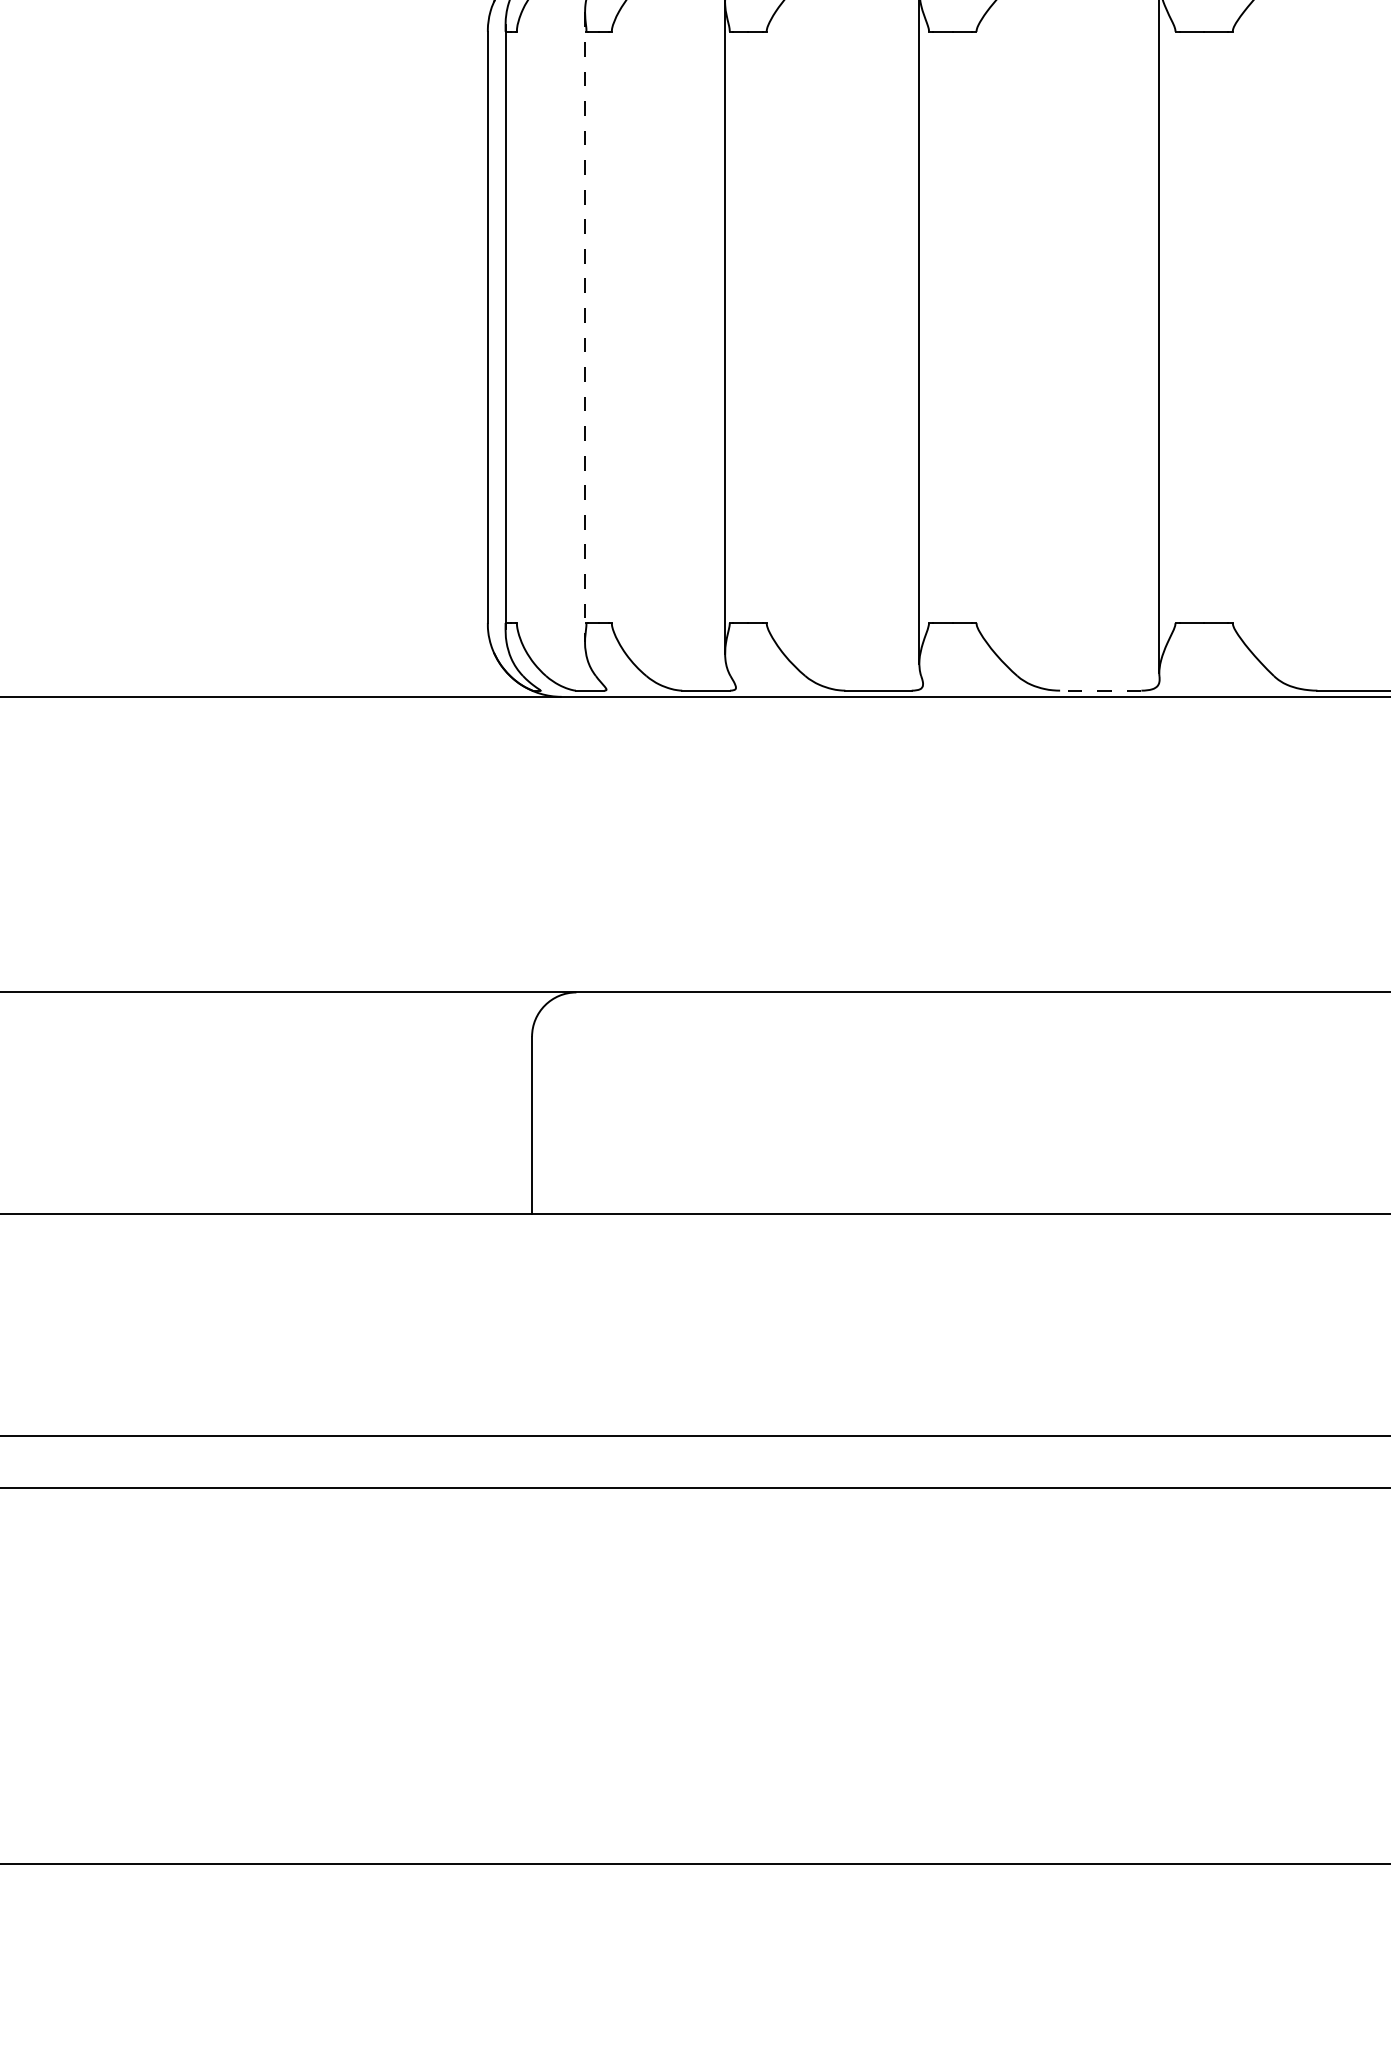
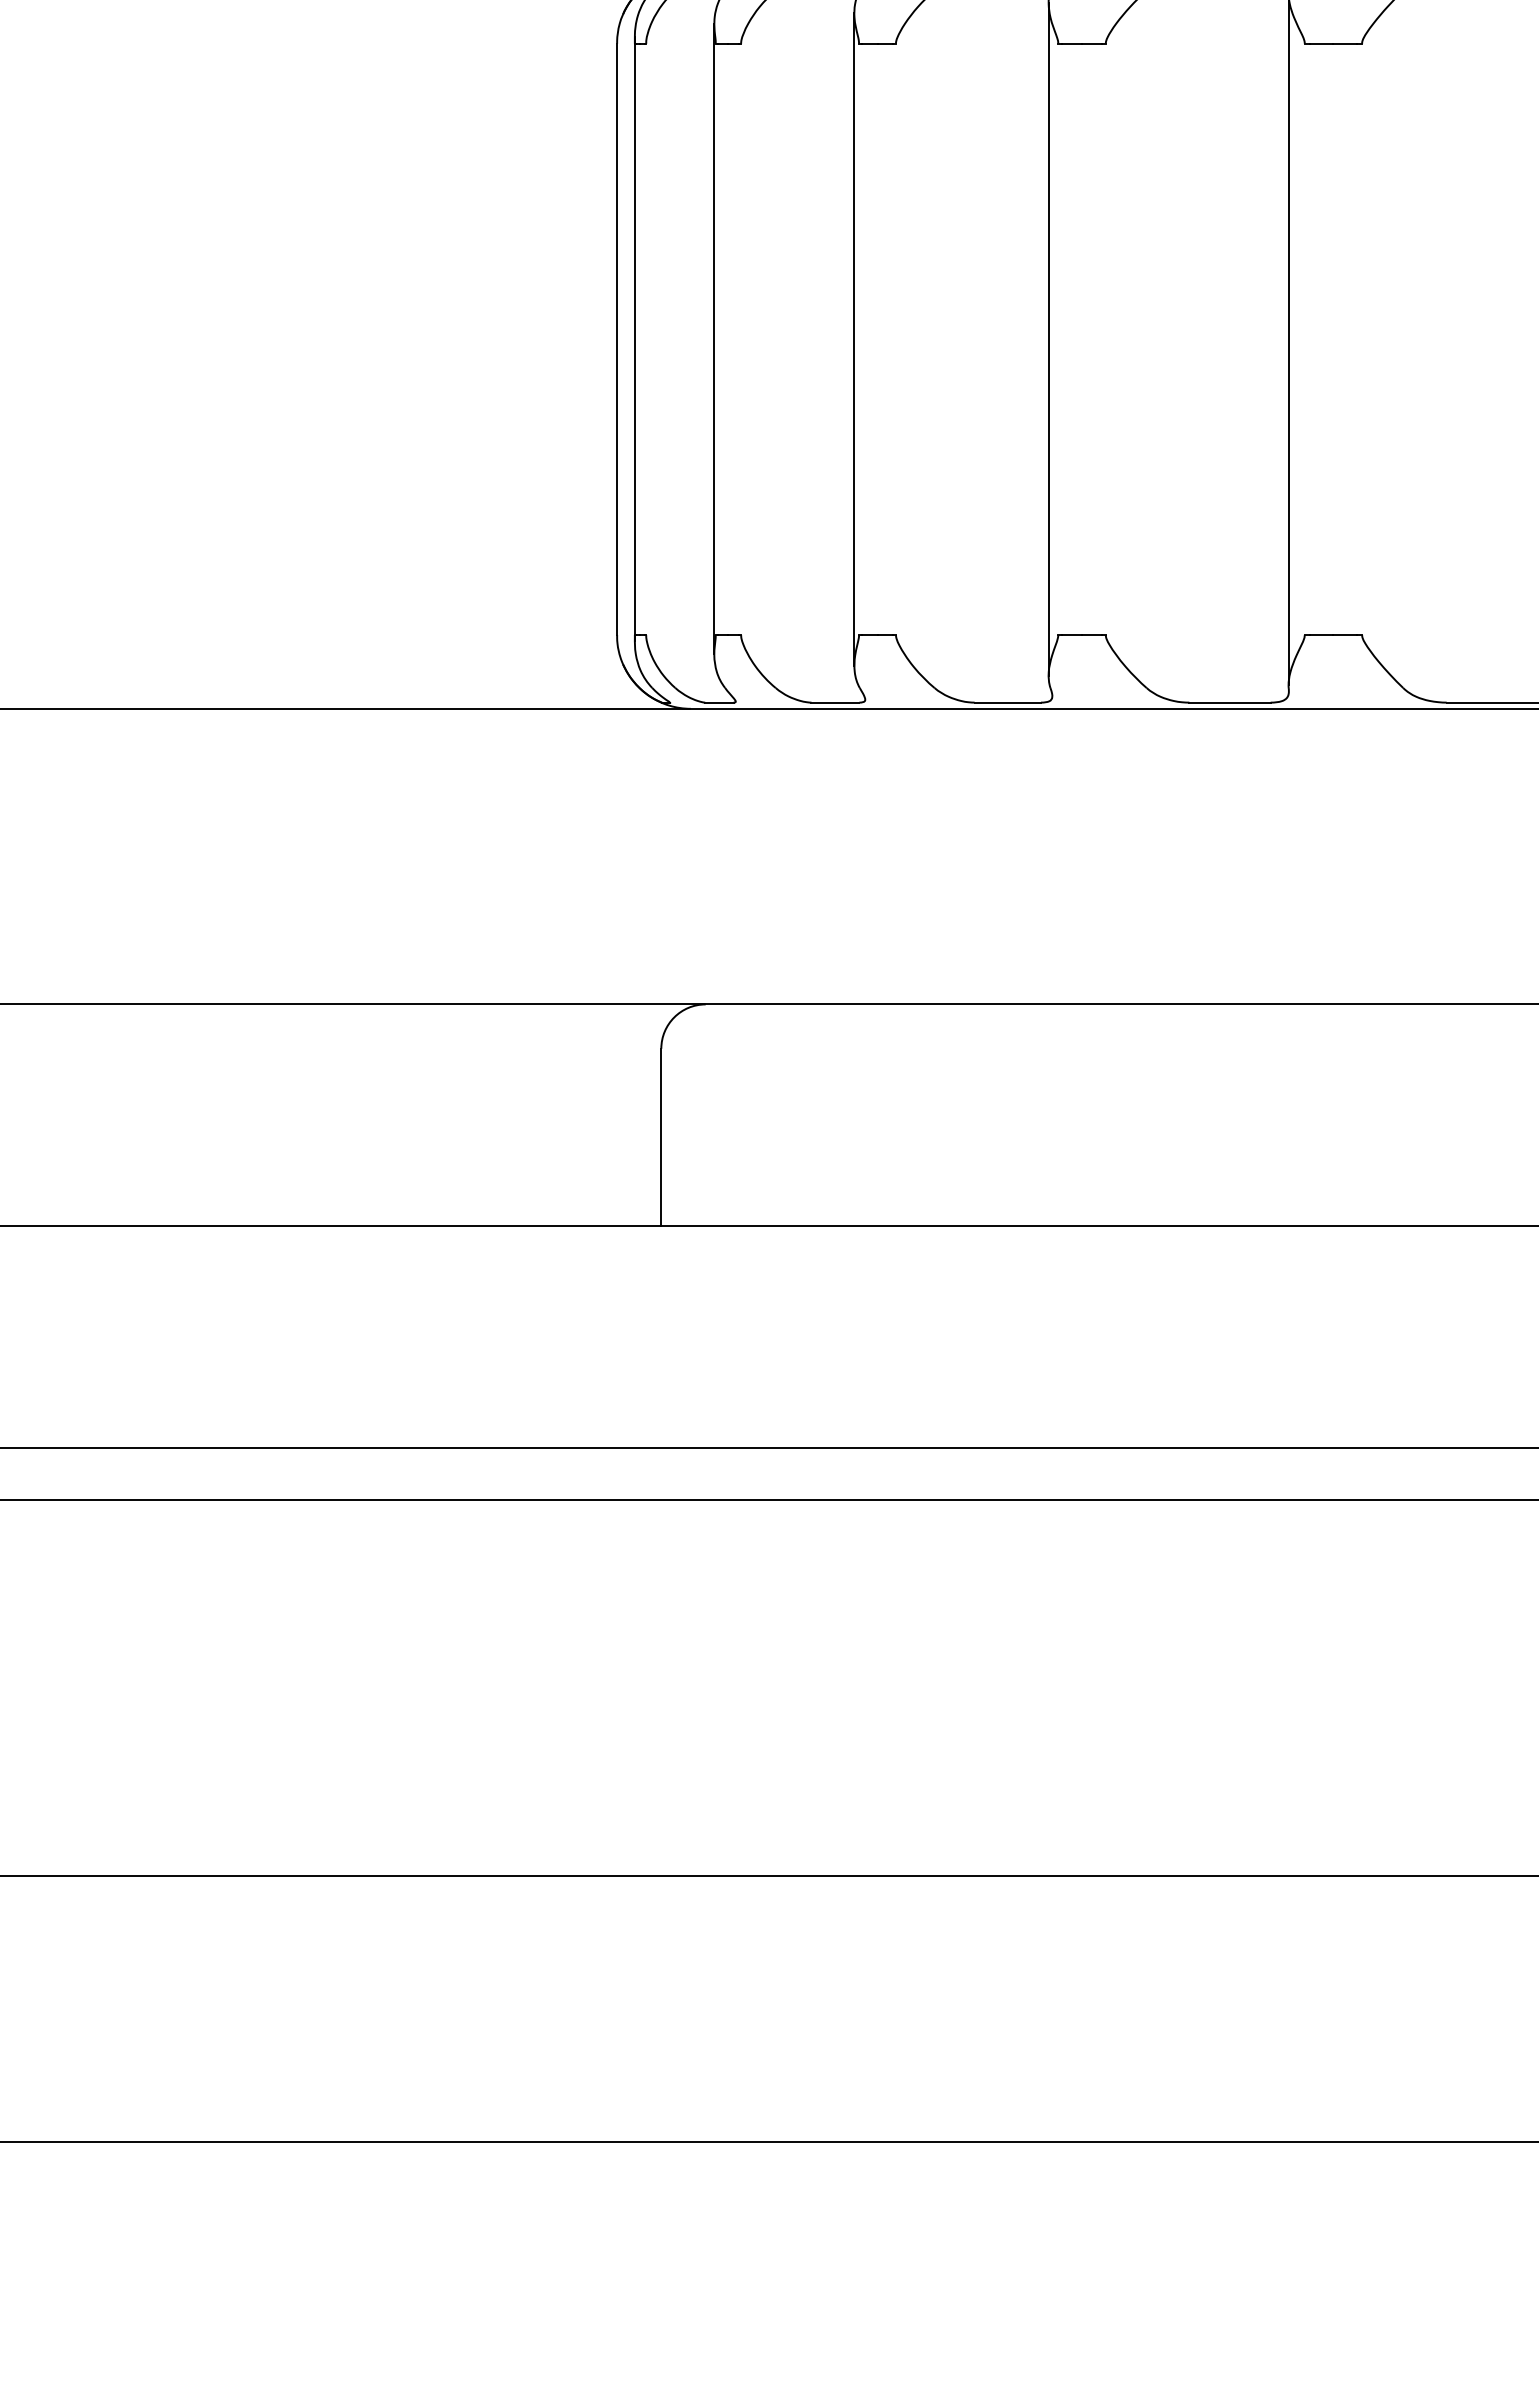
line: (585, 327) -> (714, 339), dashed -> solid
line: (1101, 690) -> (1230, 702), dashed -> solid

